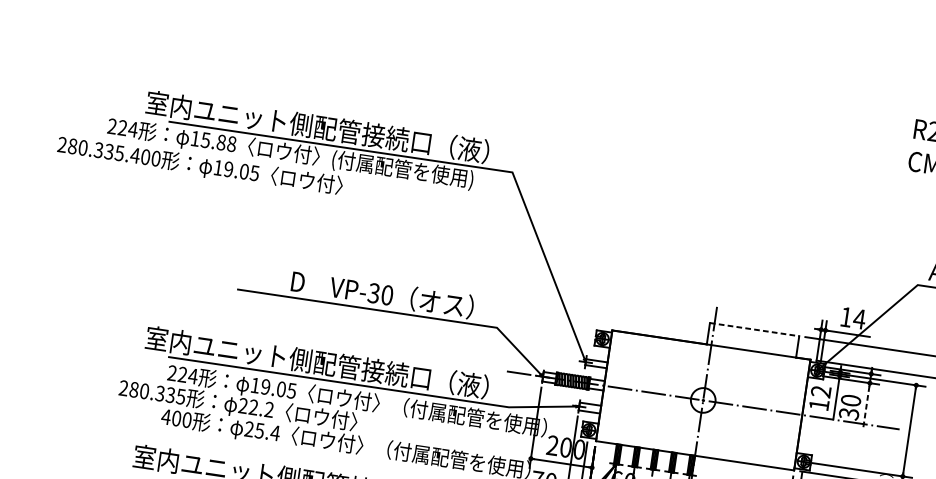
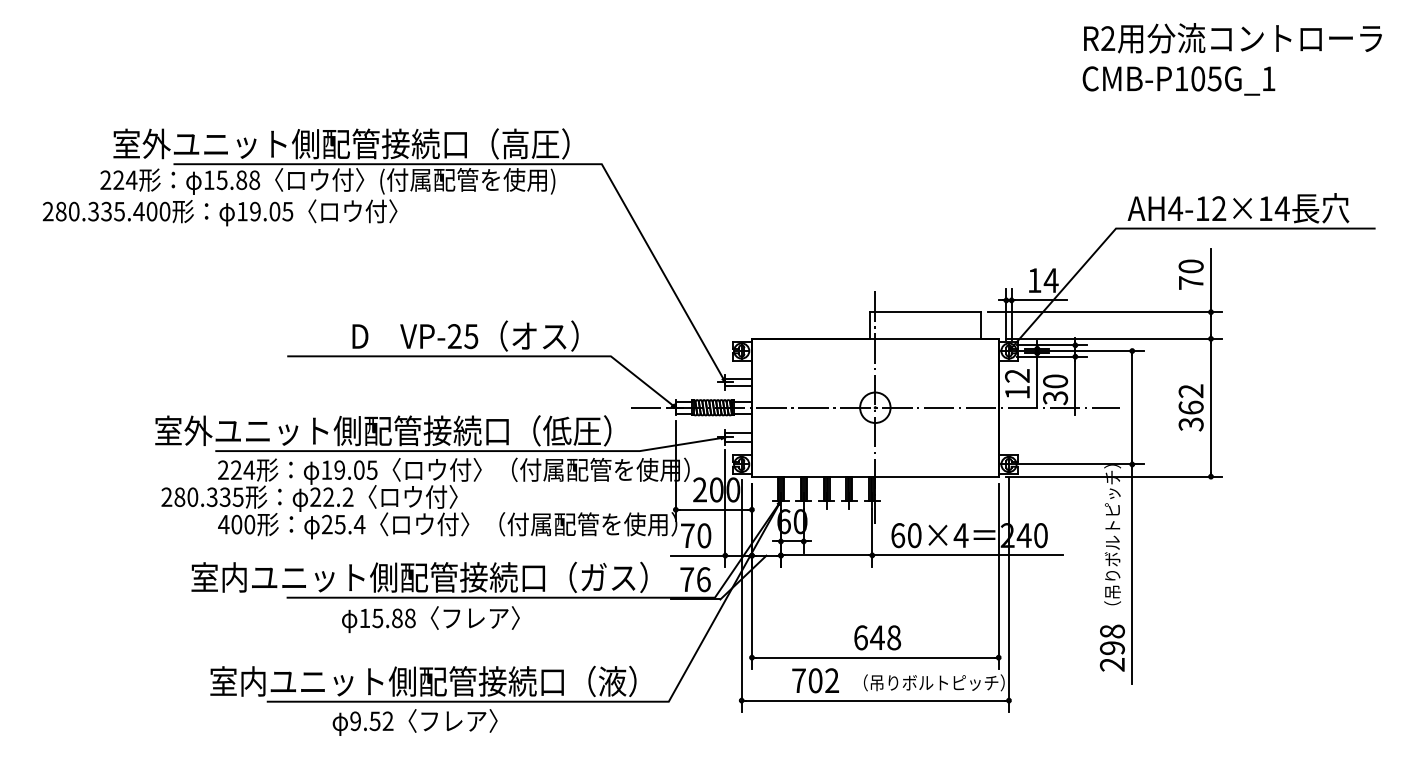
text: (301, 124) -> (336, 143), 室内ユニット側配管接続口（液） -> 室外ユニット側配管接続口（高圧）
text: (380, 294) -> (462, 336), VP-30 -> VP-25
line: (754, 329) -> (925, 312), dashed -> solid
text: (301, 359) -> (378, 430), 室内ユニット側配管接続口（液） -> 室外ユニット側配管接続口（低圧）
line: (866, 408) -> (1075, 388), dashed -> solid

